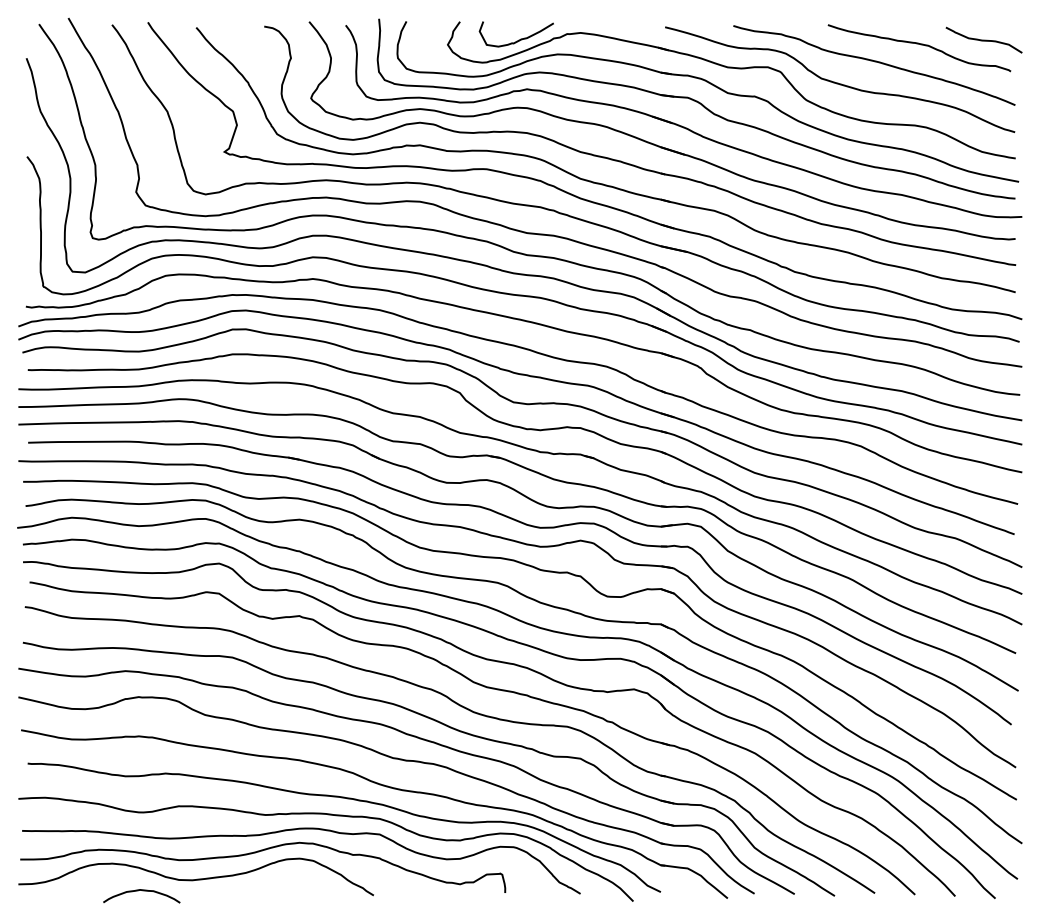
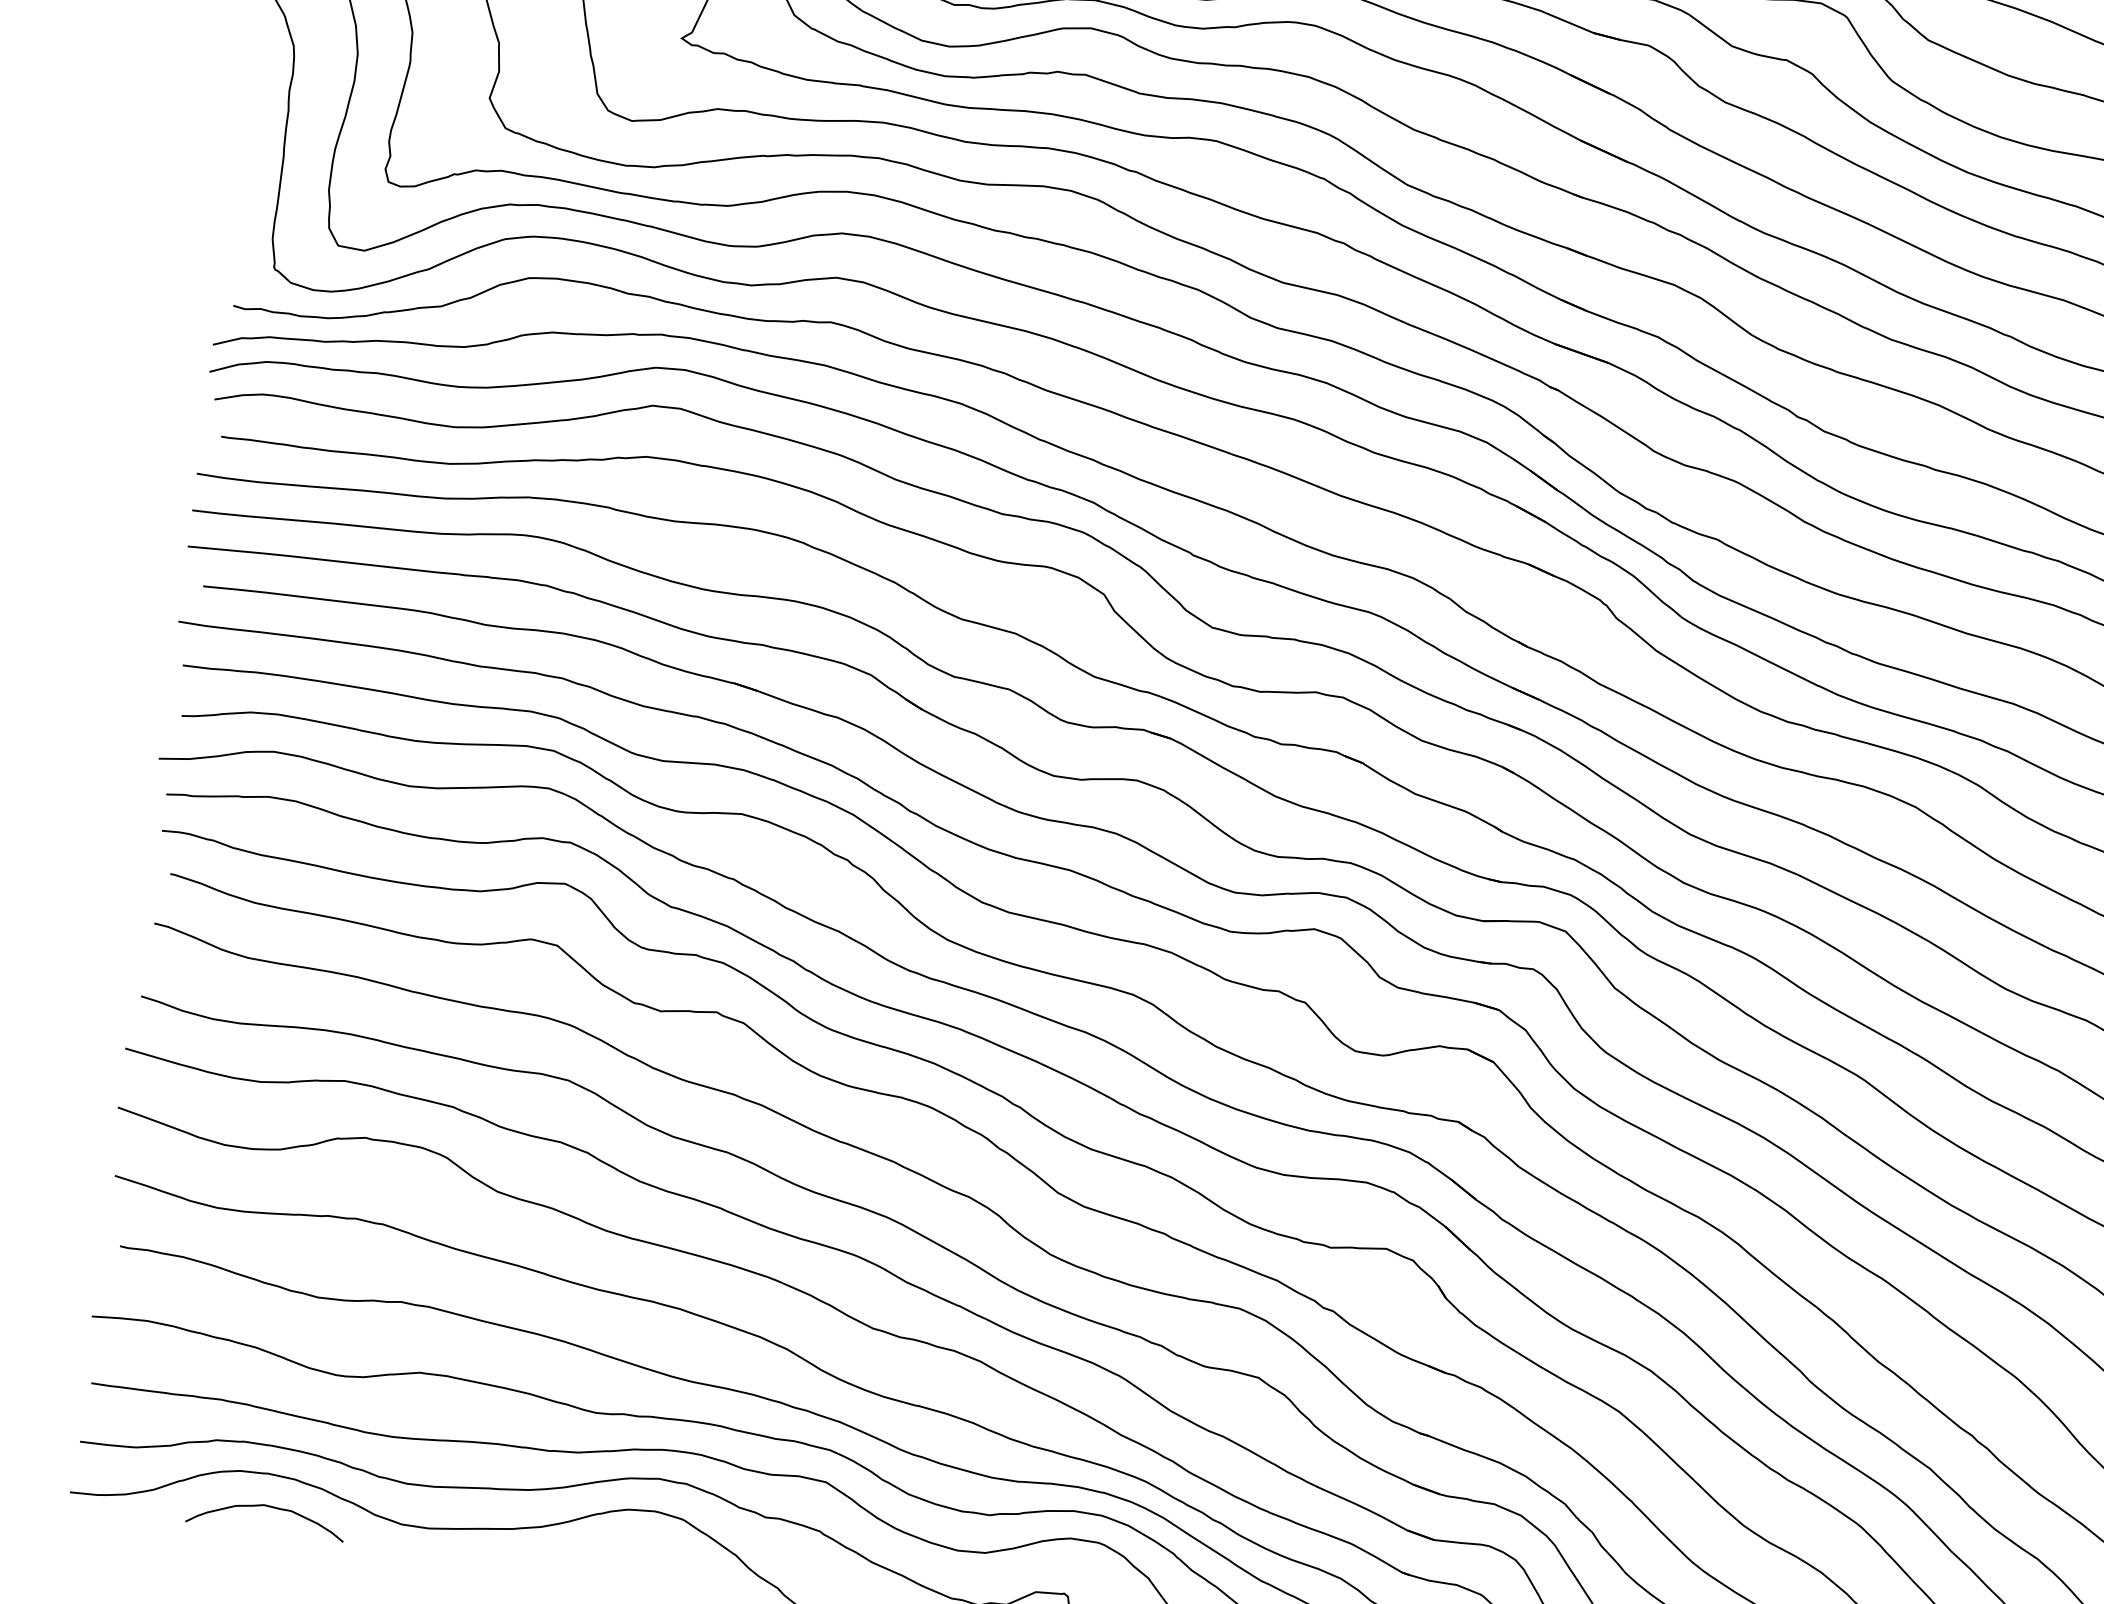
curve: (142, 891) -> (268, 1508), moved

